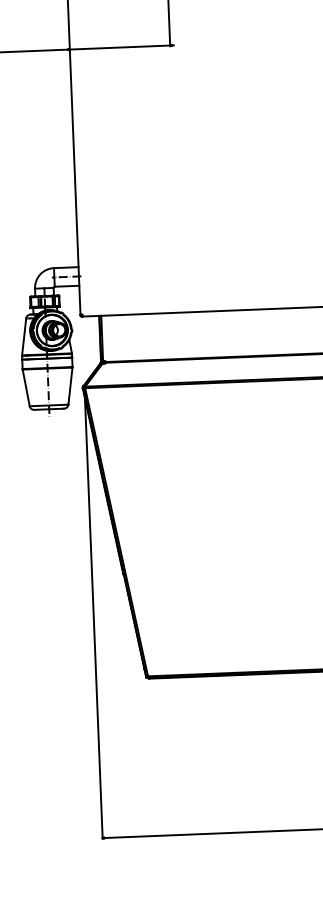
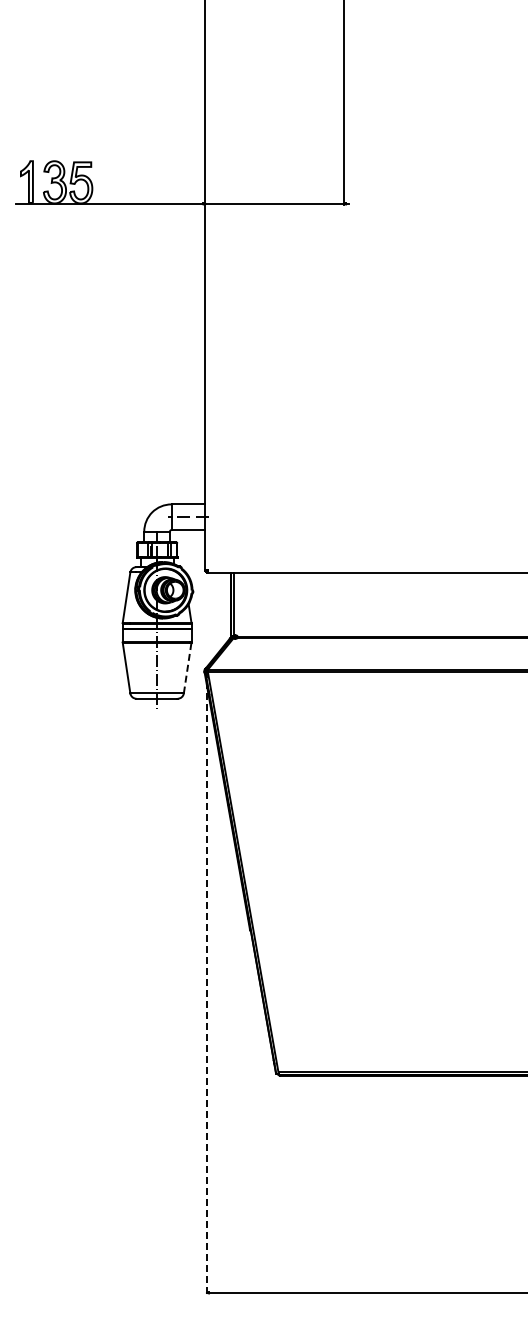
line: (70, 386) -> (187, 668), solid -> dashed
line: (93, 613) -> (207, 982), solid -> dashed

